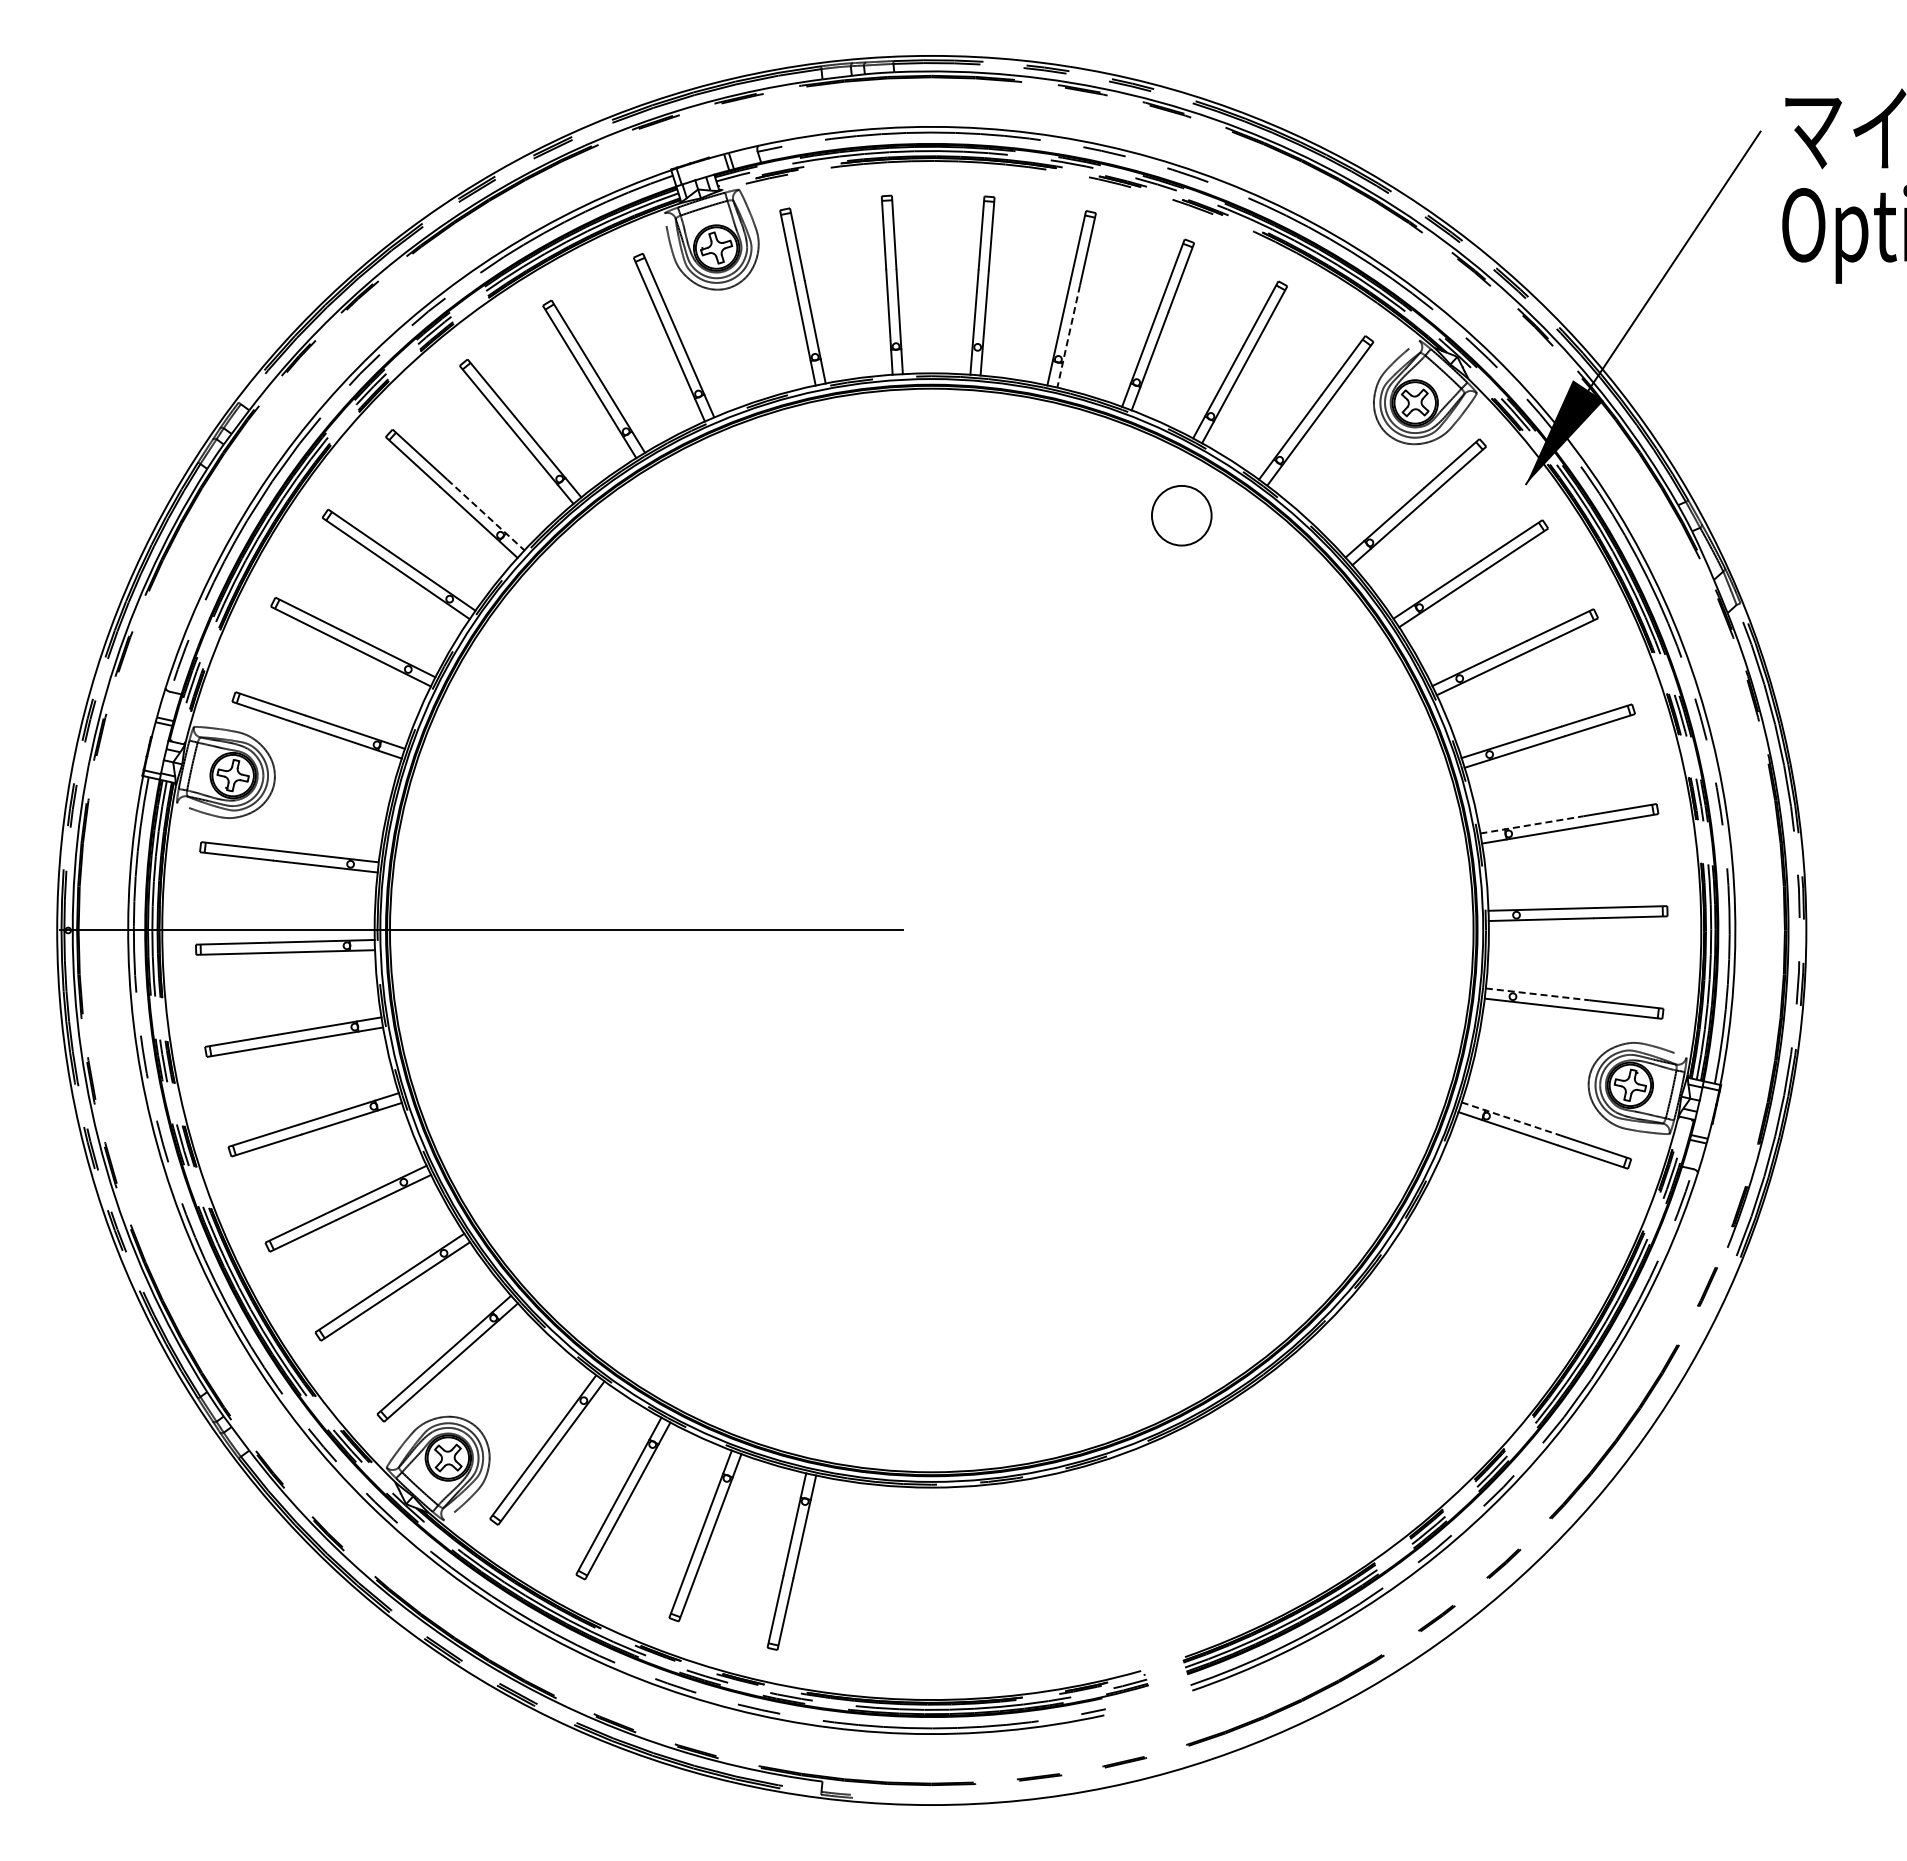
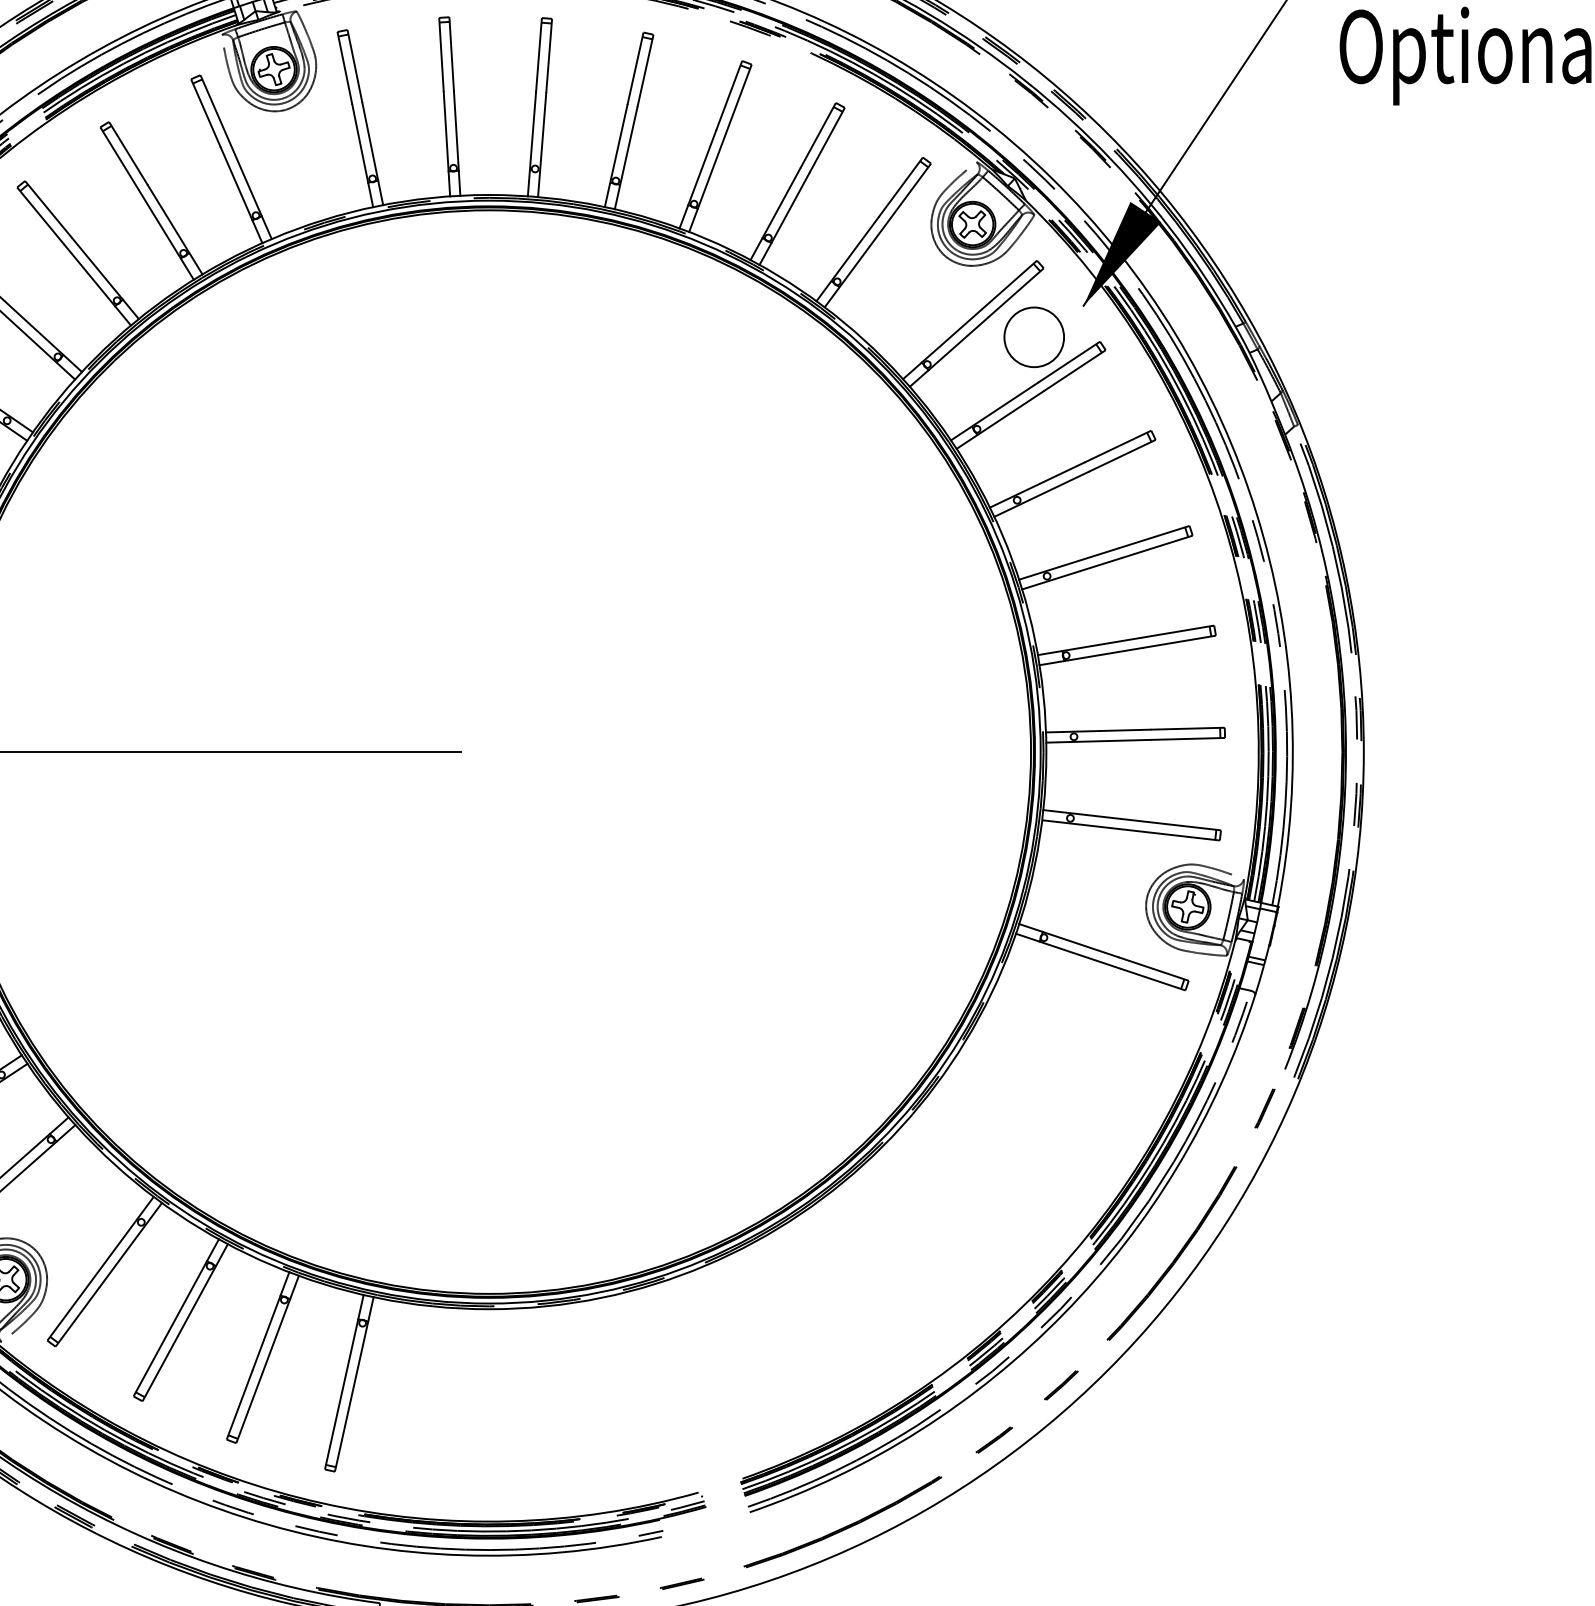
line: (1068, 337) -> (625, 159), dashed -> solid
line: (486, 515) -> (43, 337), dashed -> solid
circle: (1181, 515) -> (1033, 337), moved
line: (1532, 824) -> (1089, 646), dashed -> solid
line: (1538, 994) -> (1095, 816), dashed -> solid
line: (1511, 1119) -> (1068, 941), dashed -> solid

